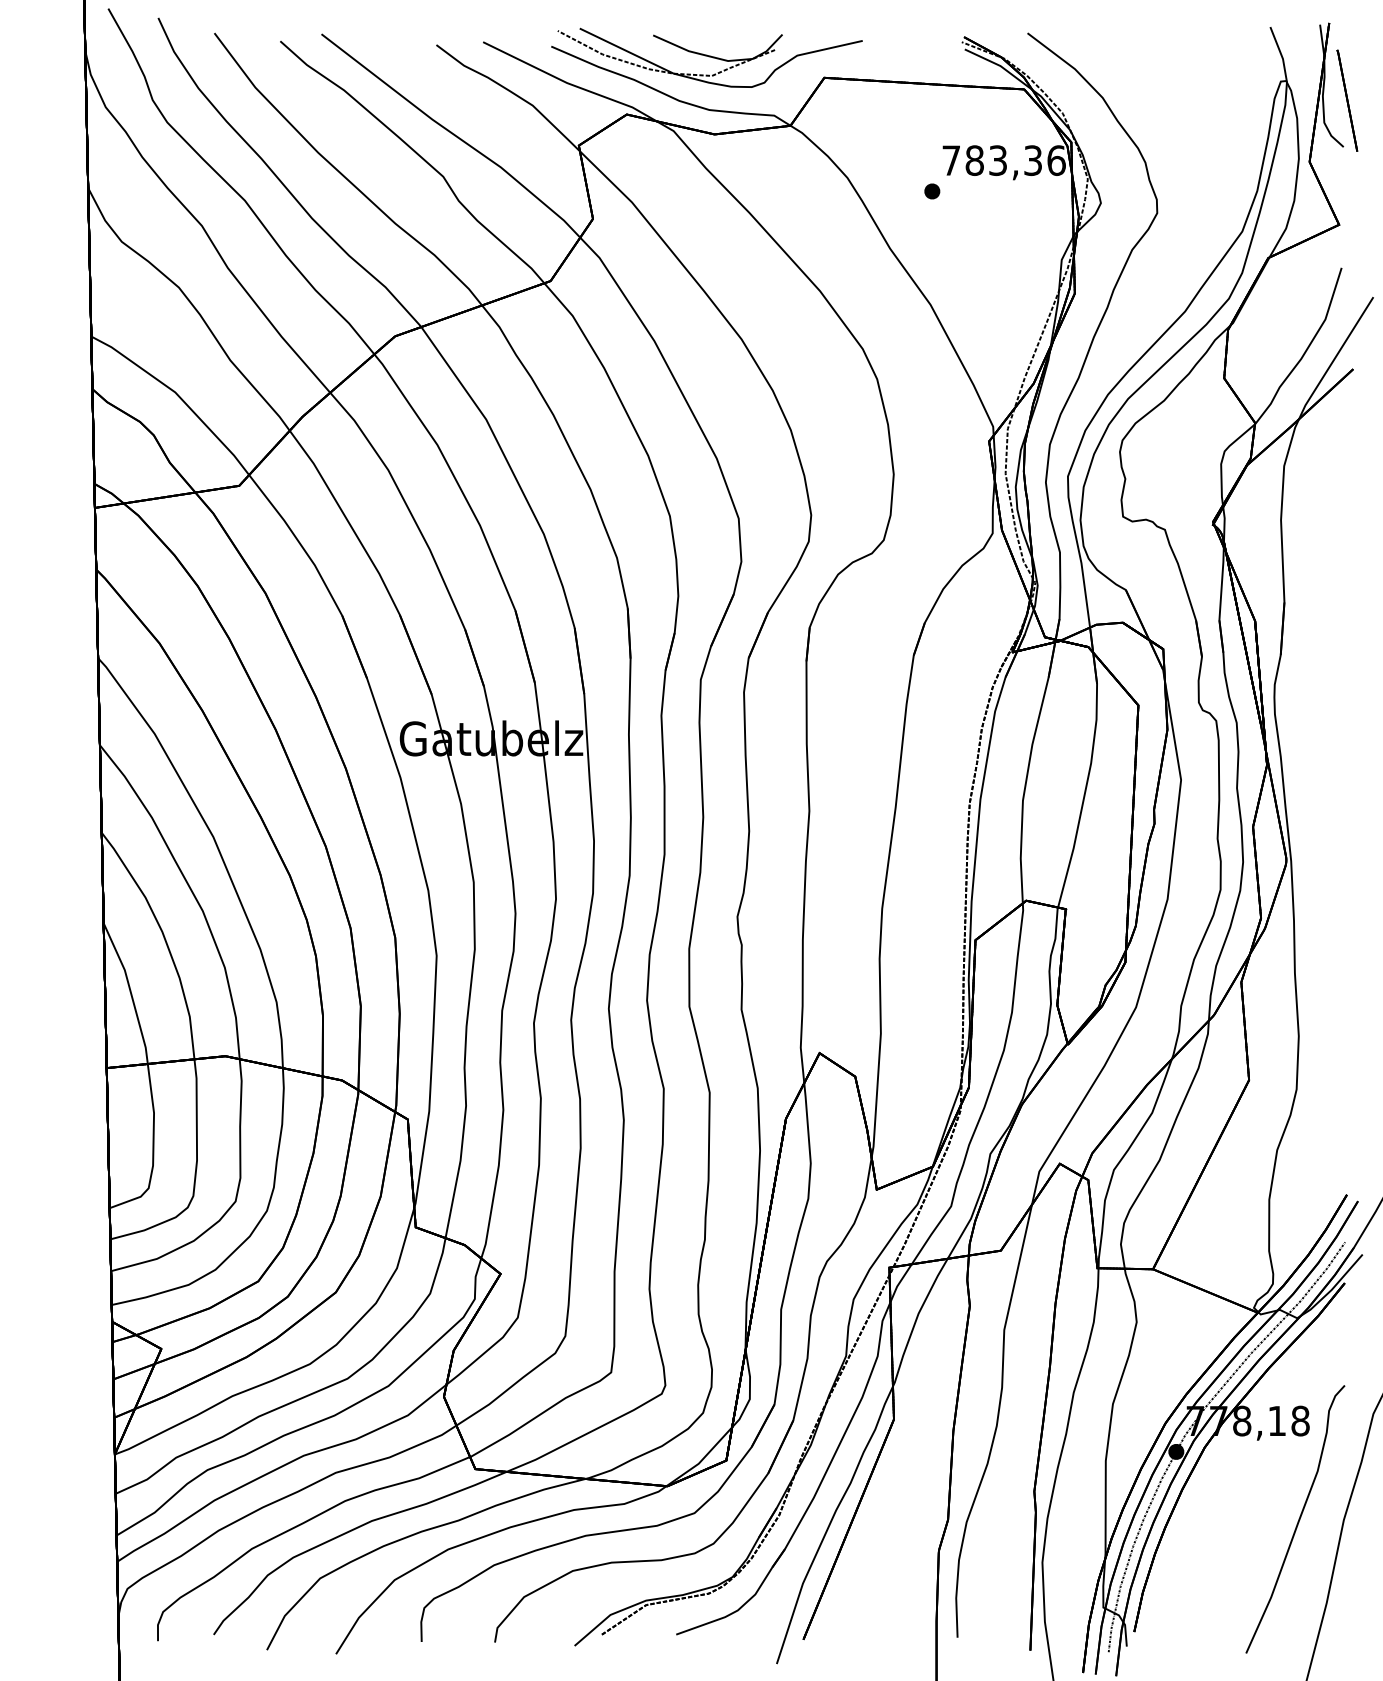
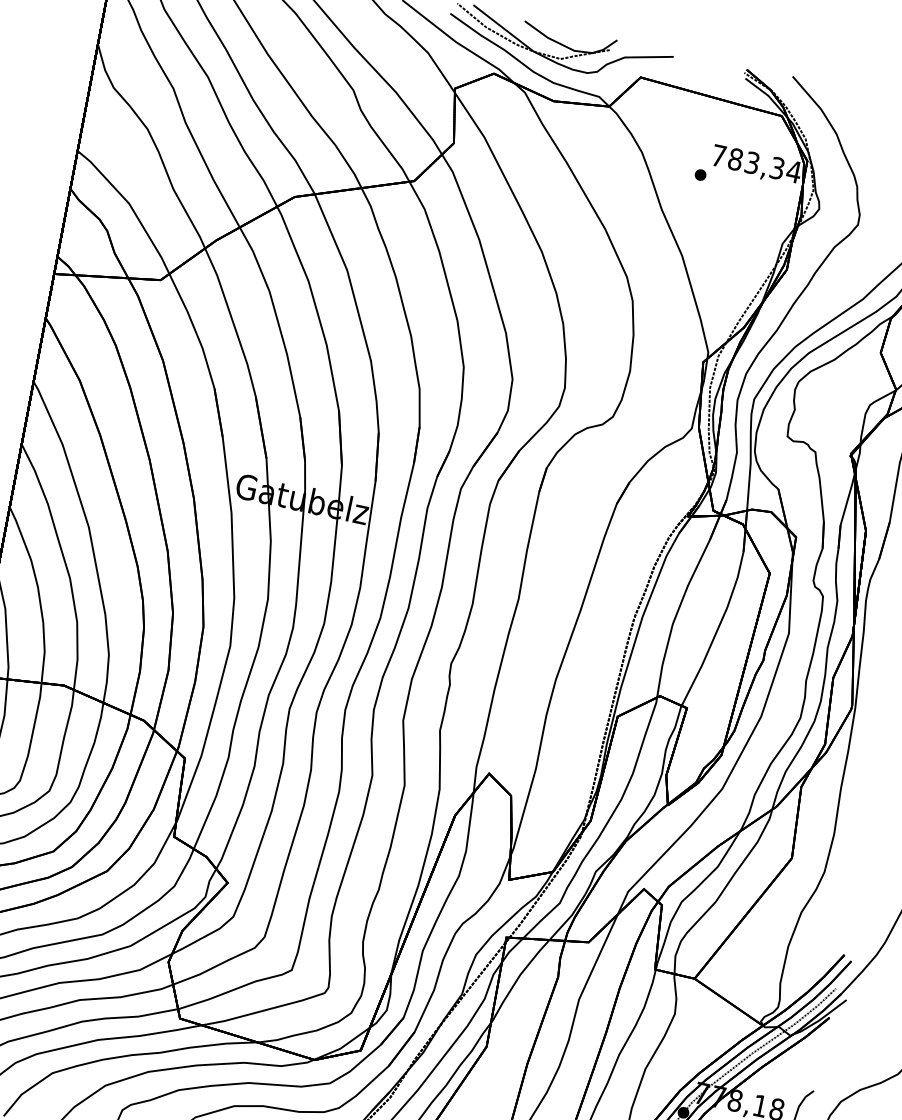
text: (1056, 160) -> (794, 171), 783,36 -> 783,34

